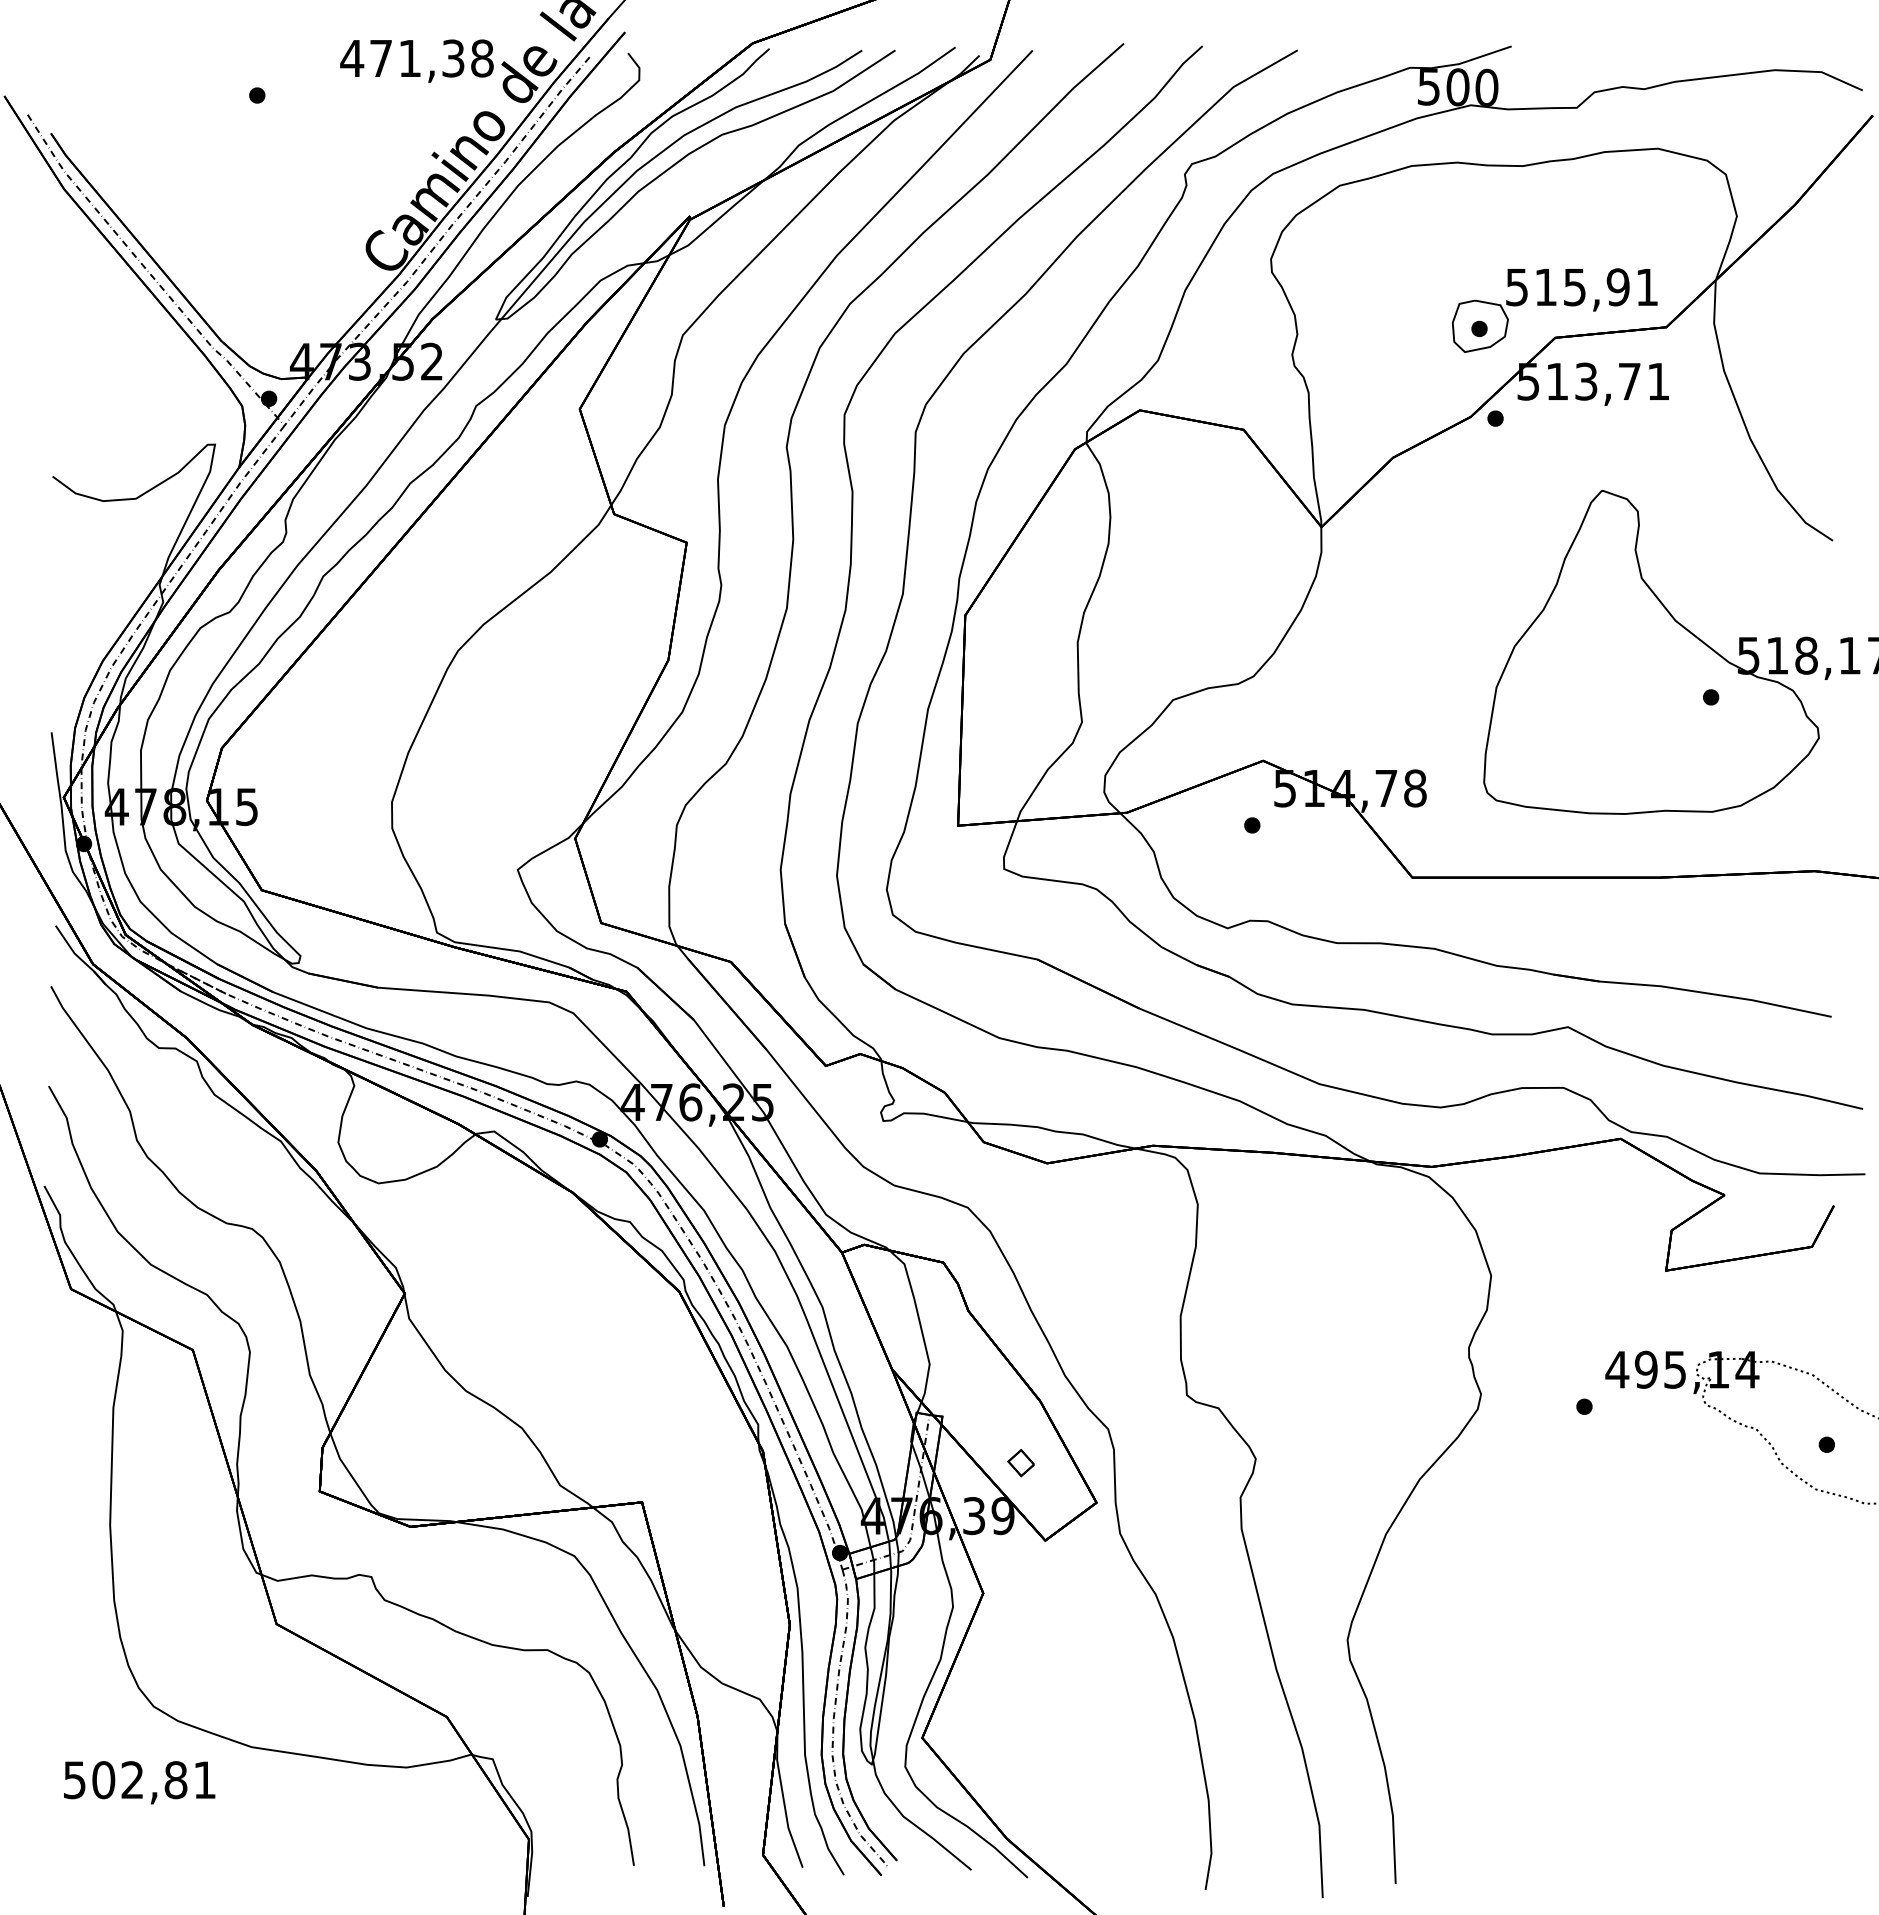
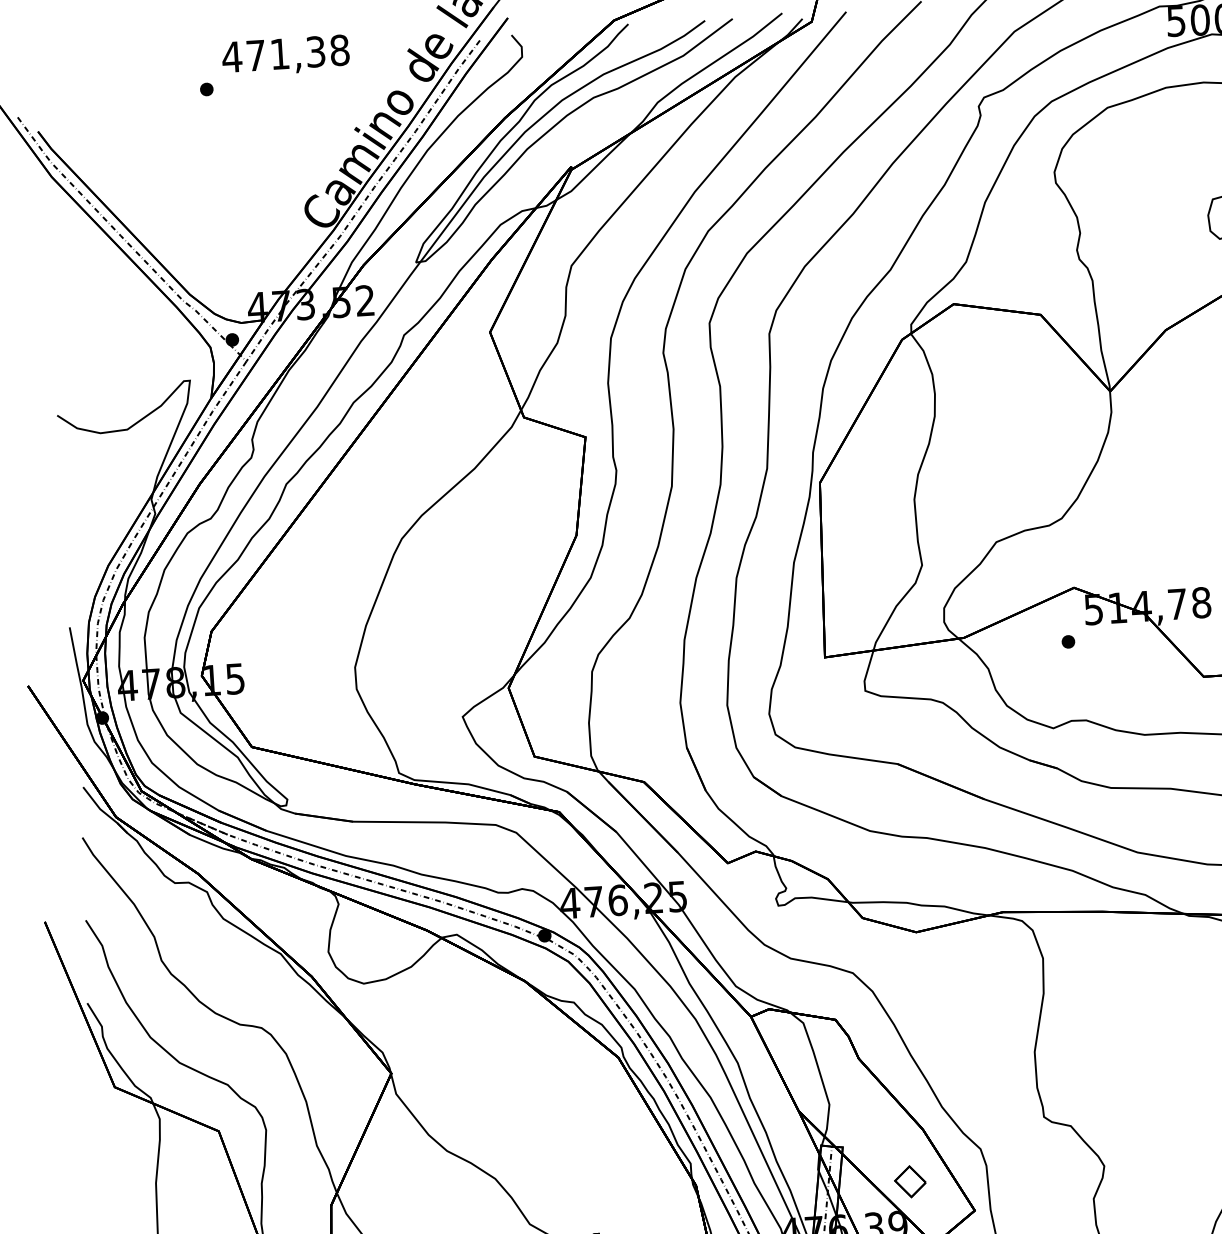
text: (416, 60) -> (285, 55), moved
part: (1020, 1462) -> (909, 1181), size x1.43

